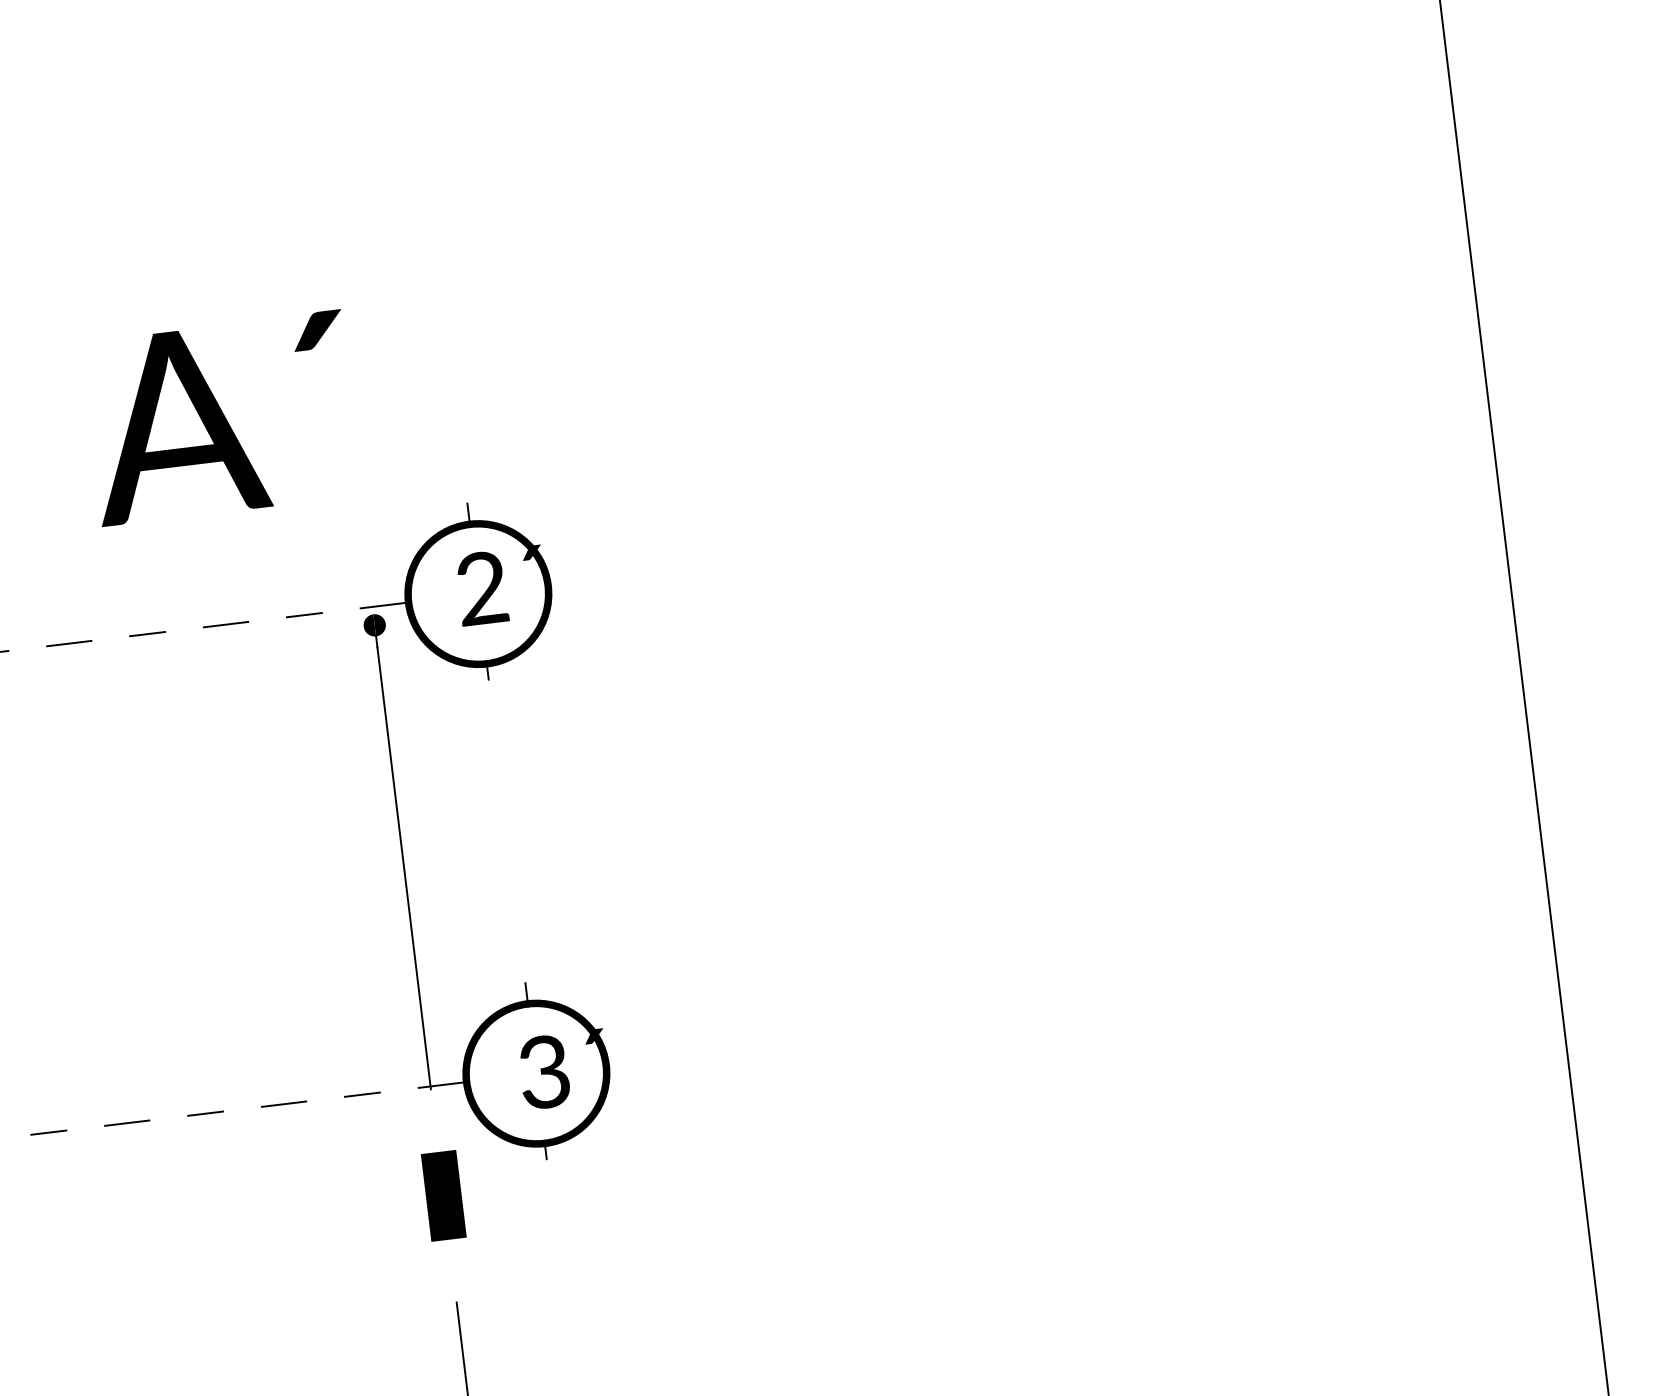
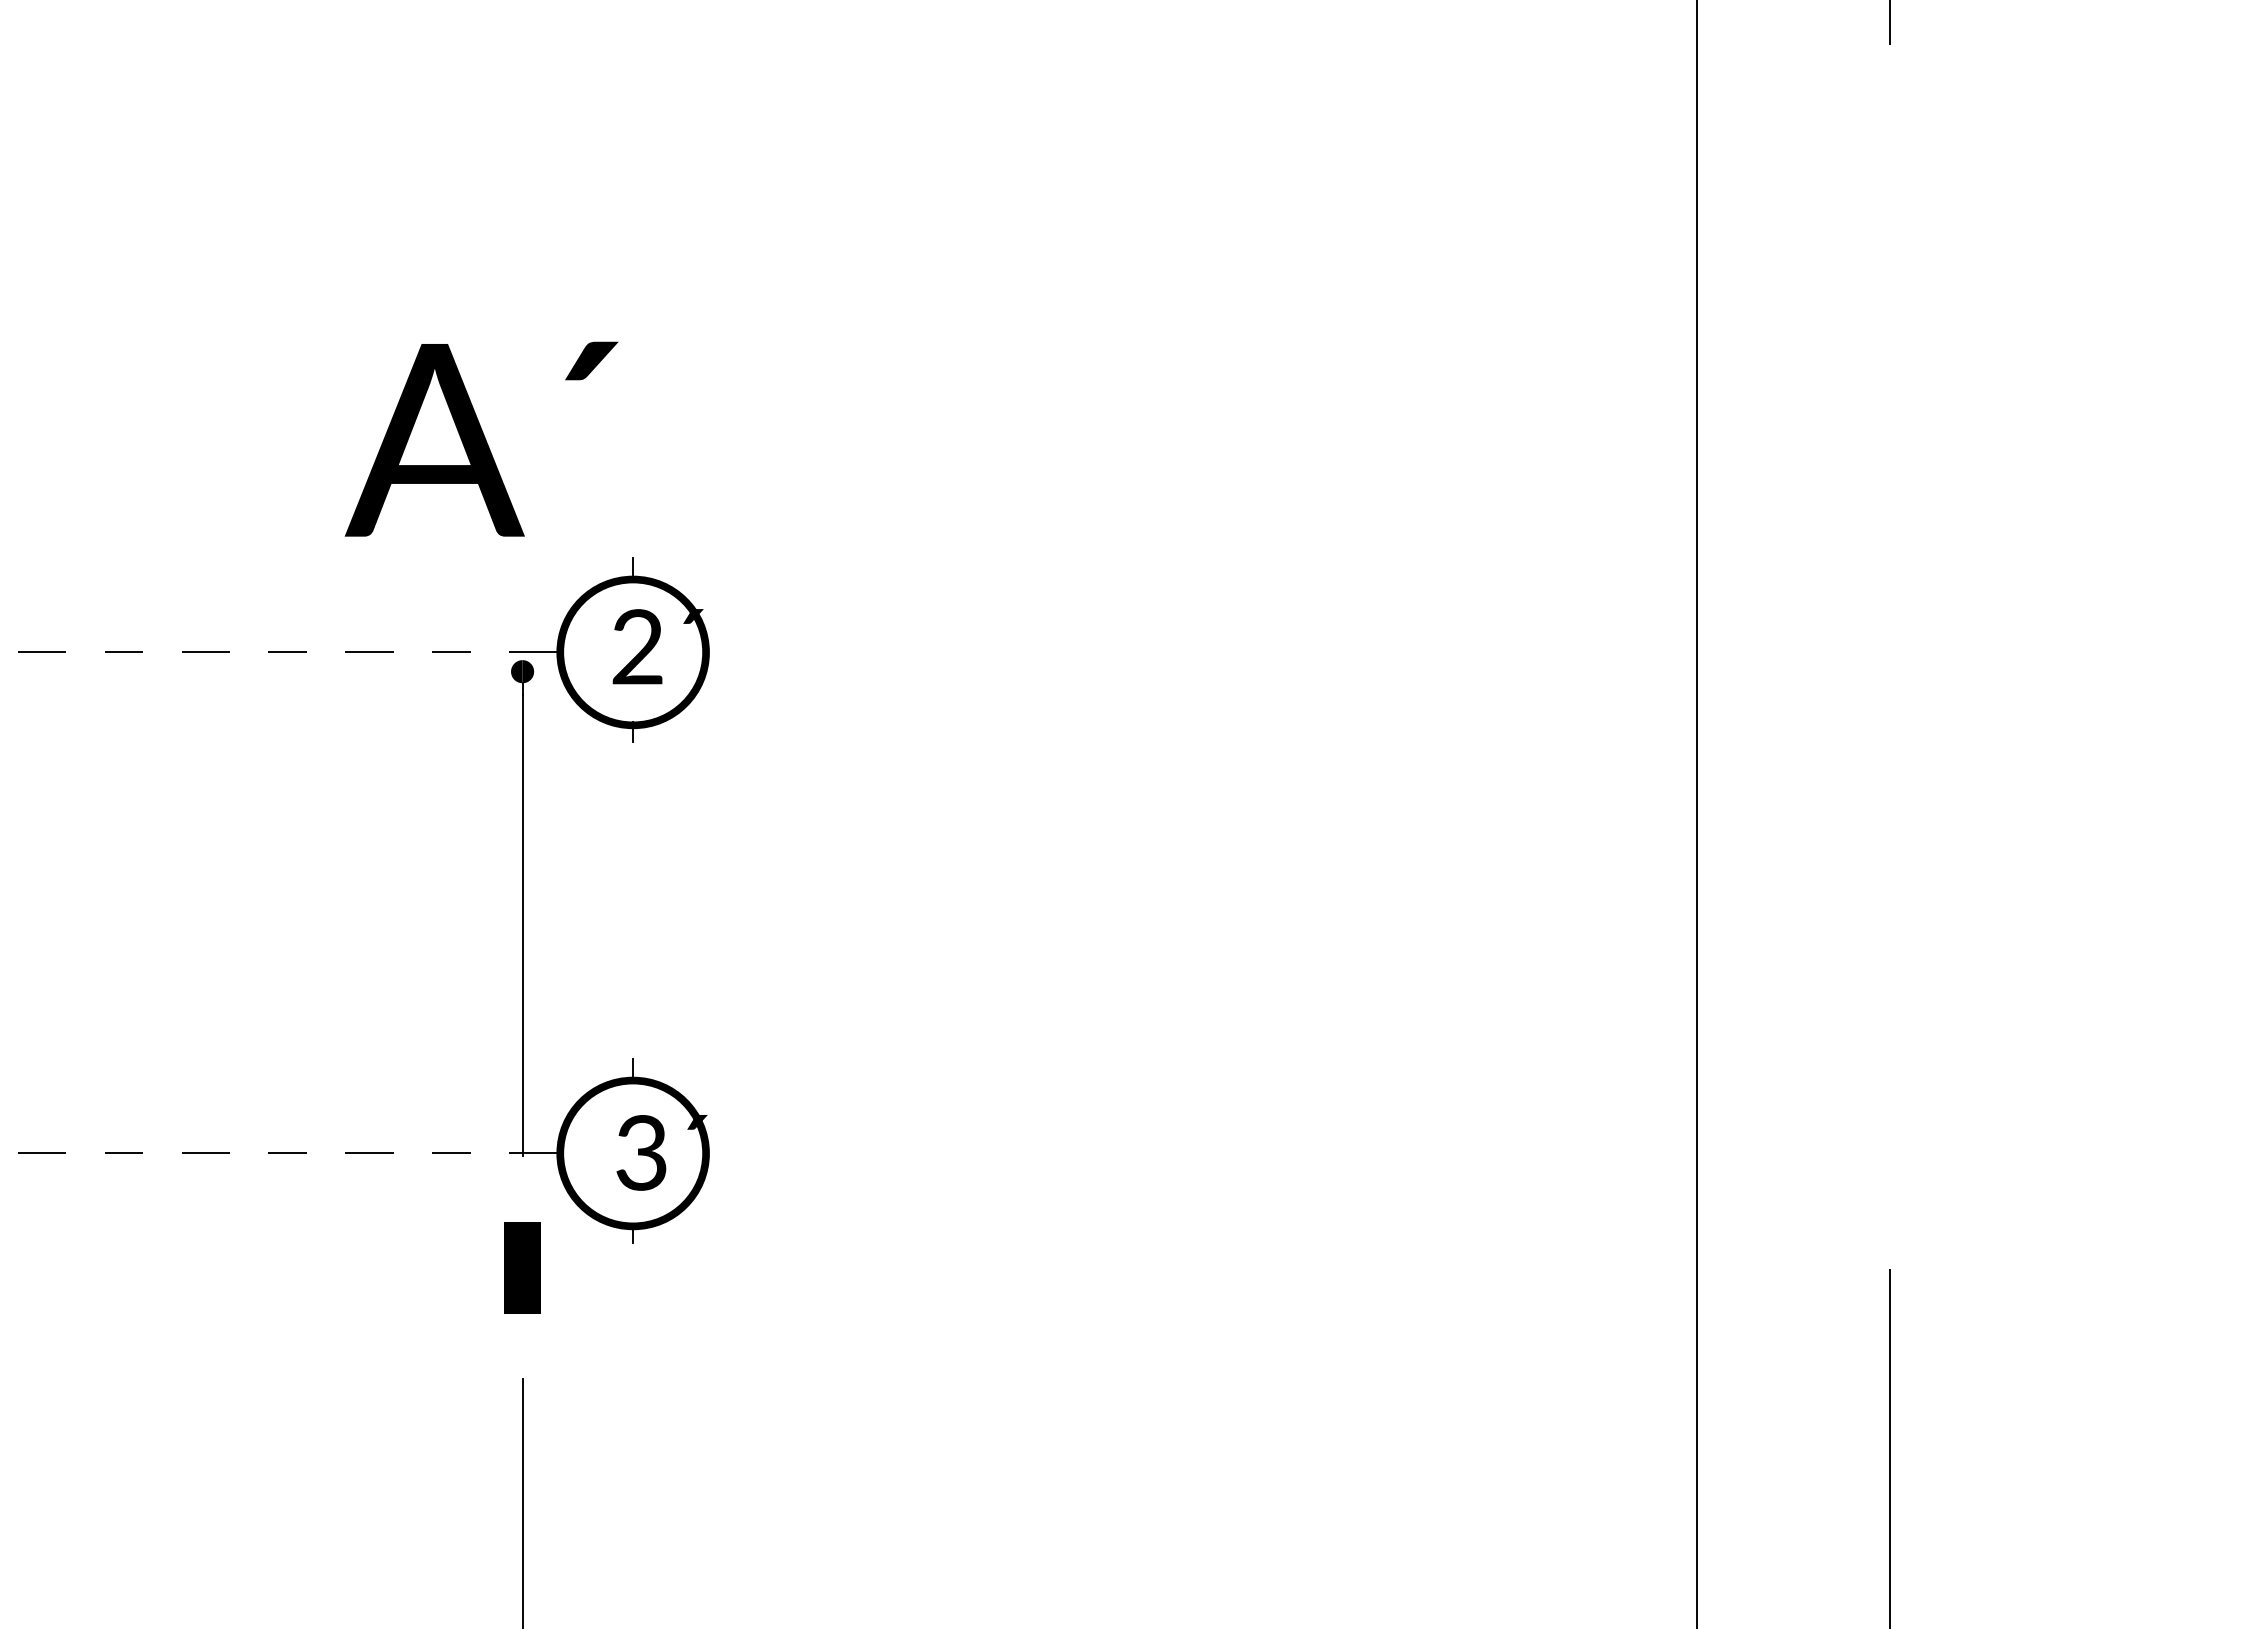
text: (221, 417) -> (481, 438), moved

